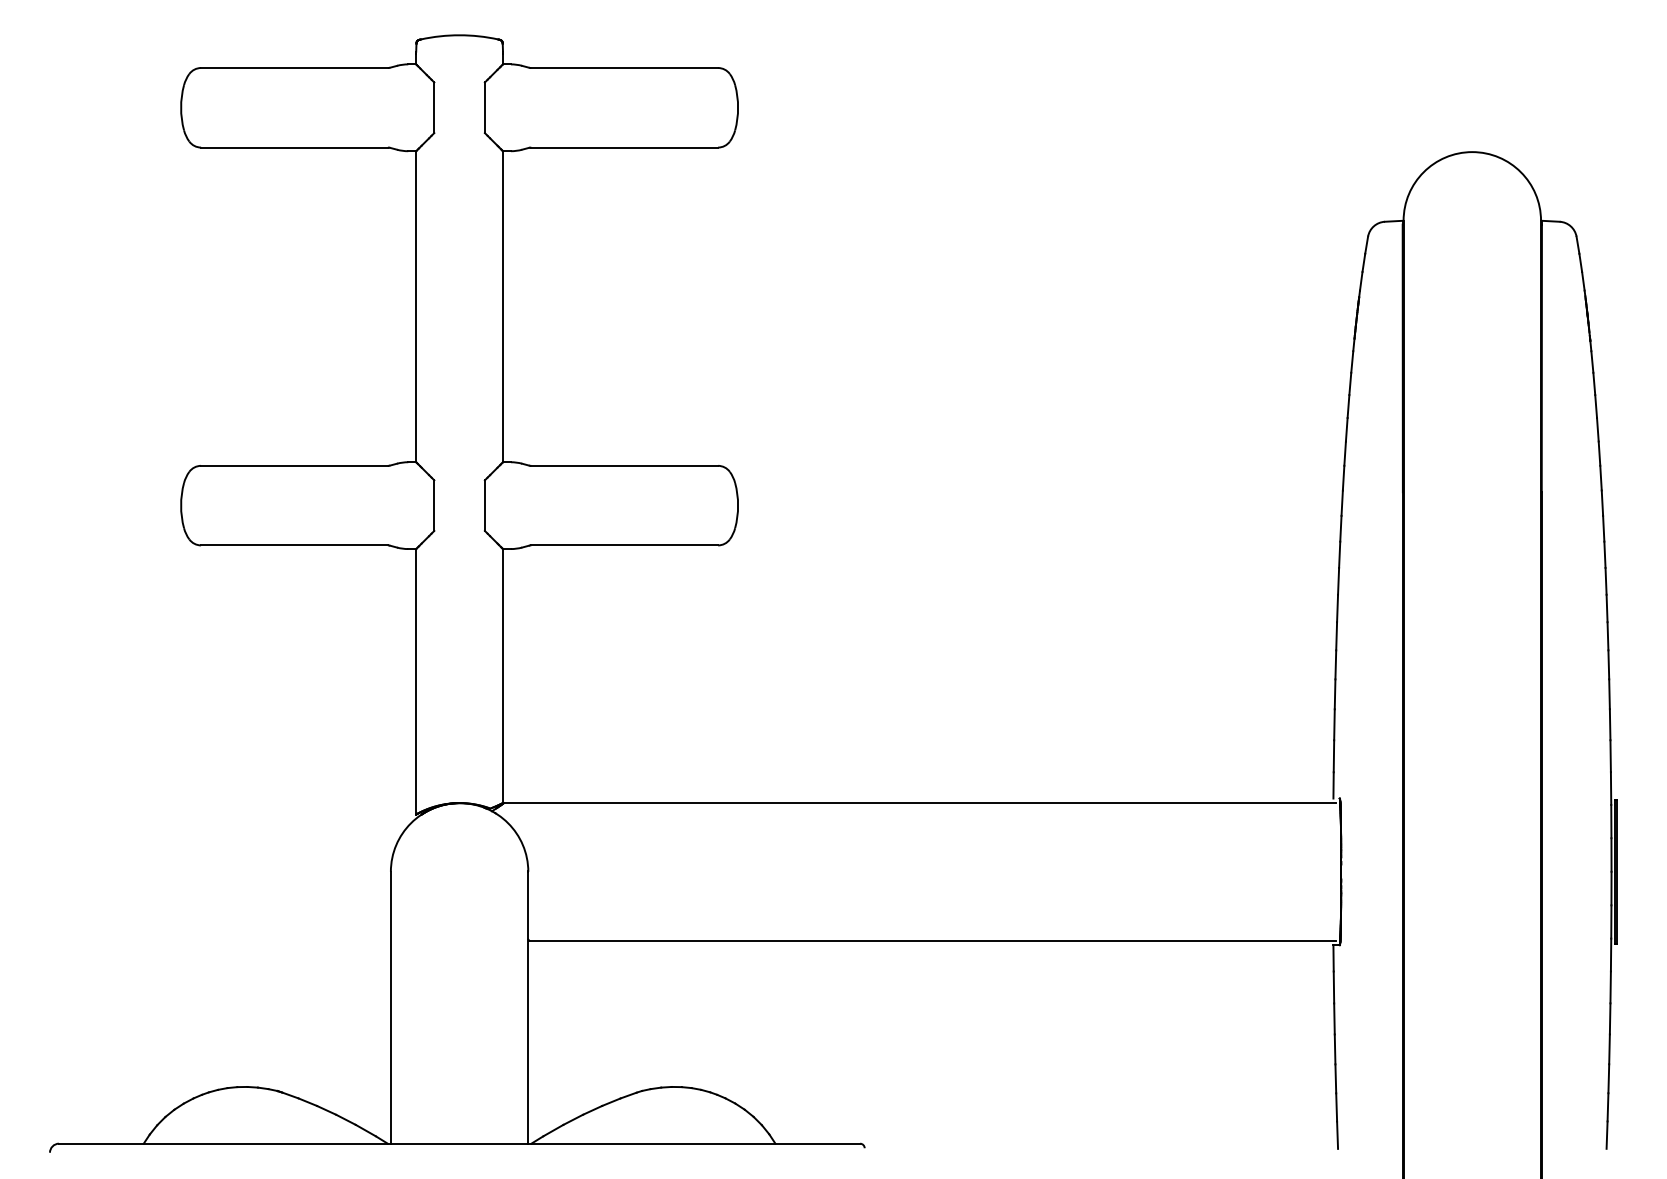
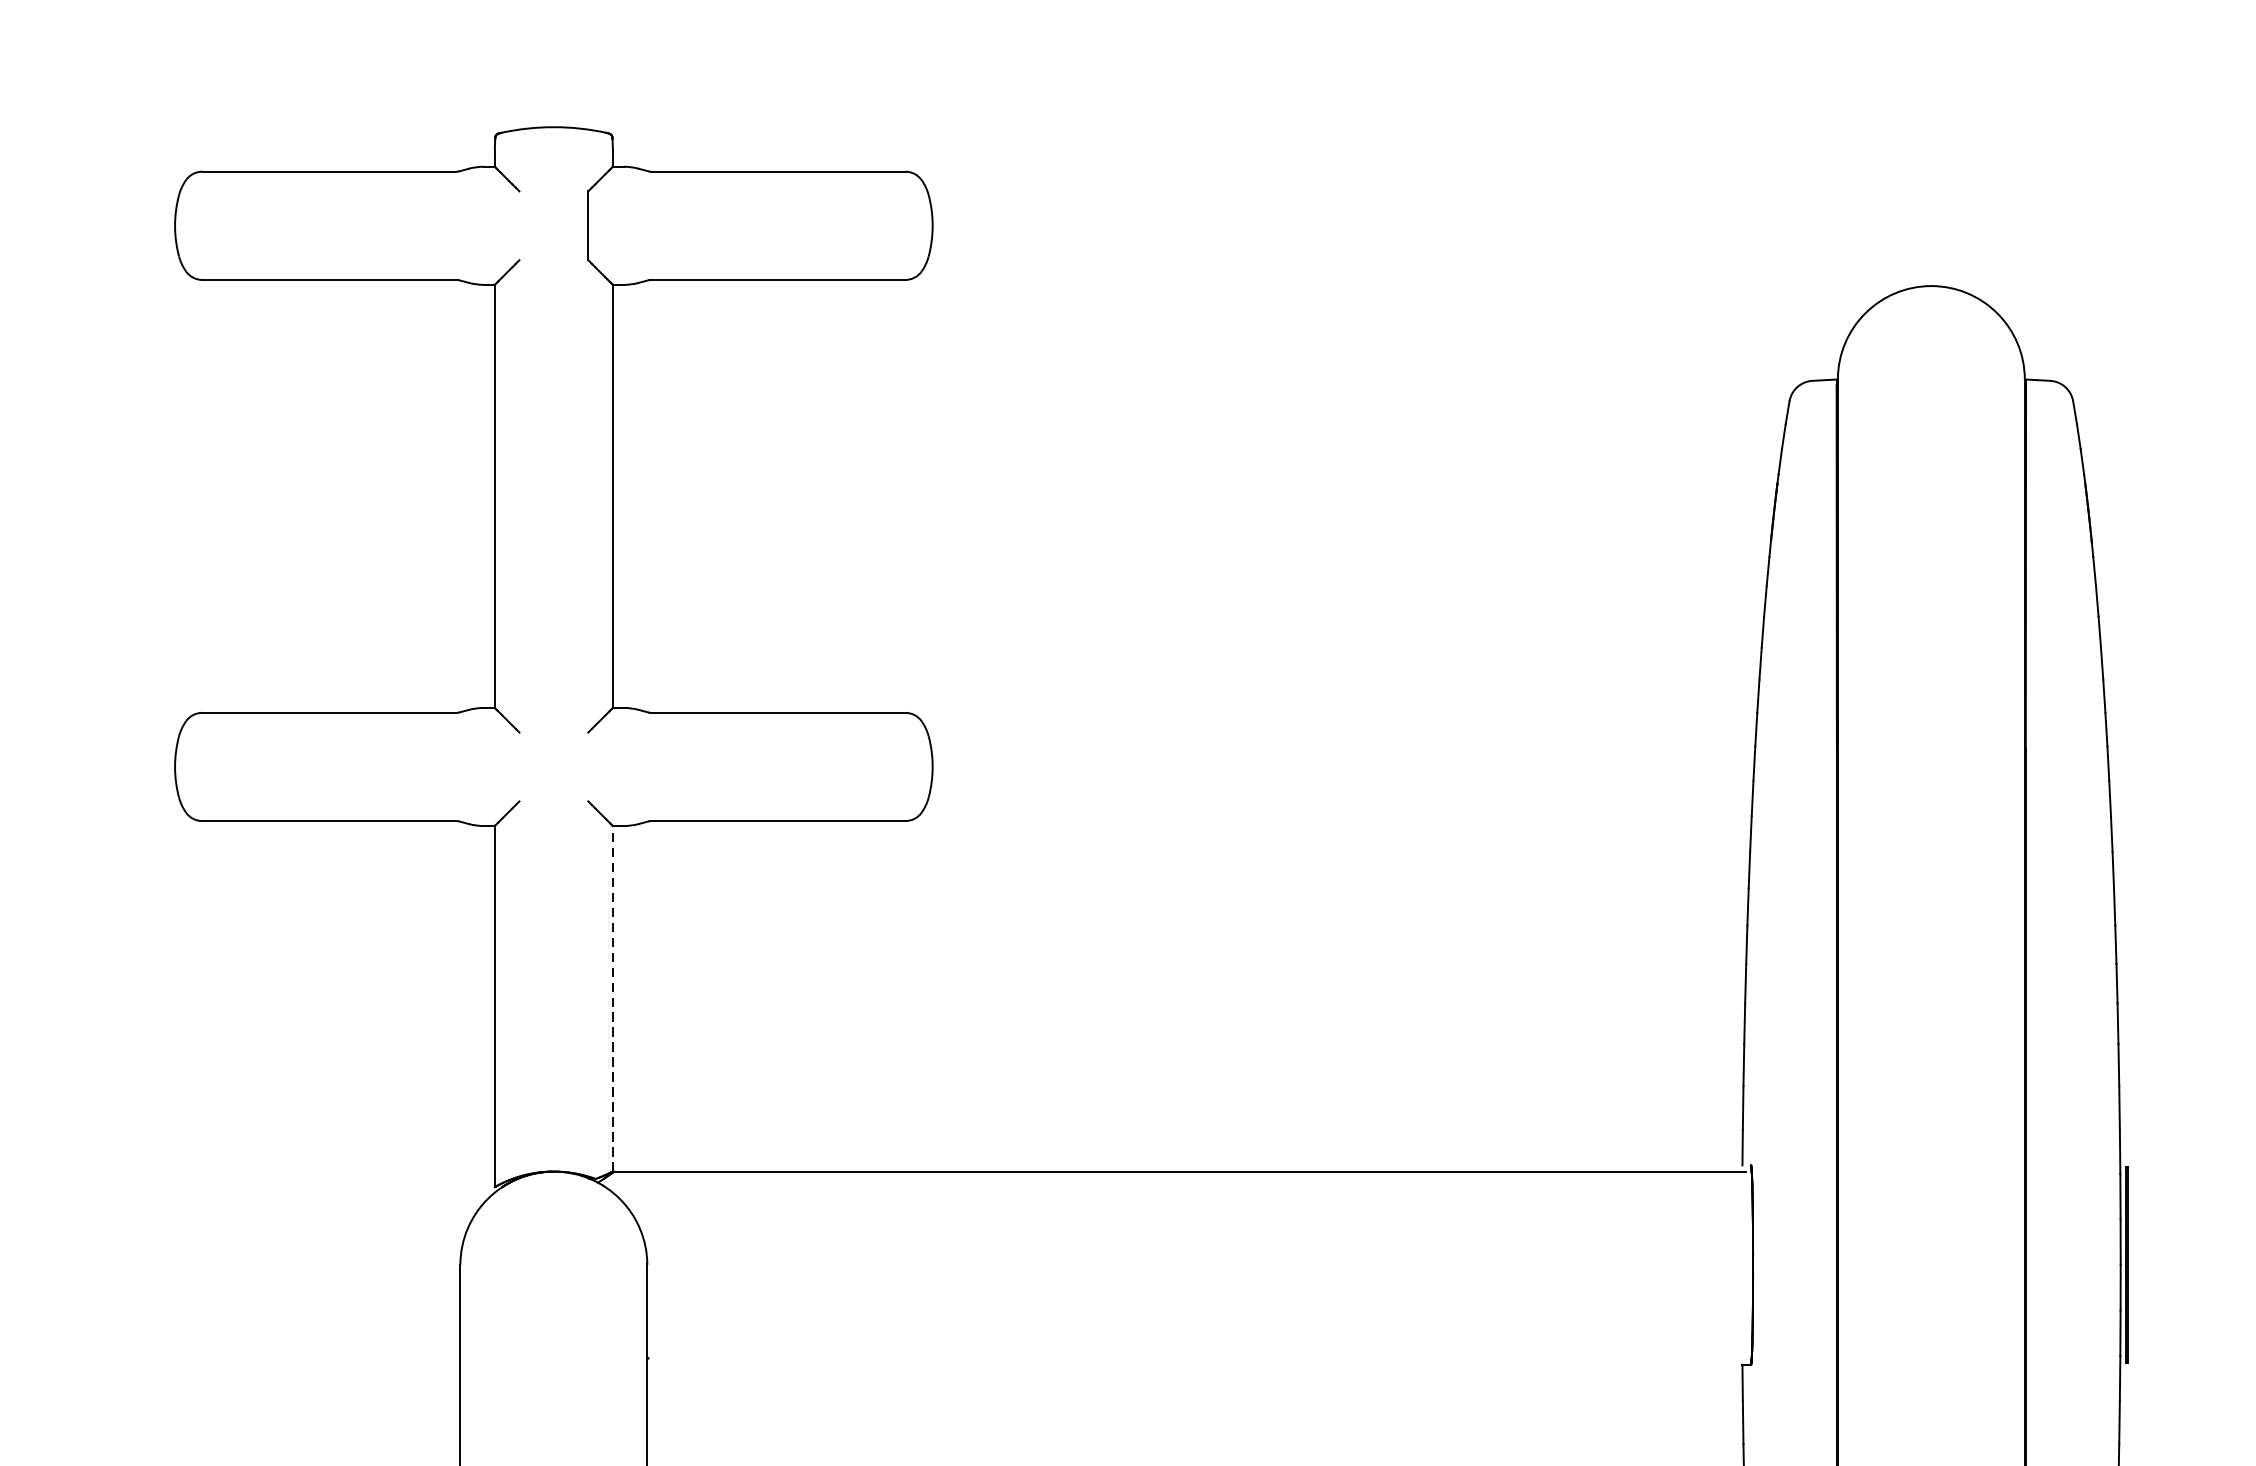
line: (434, 107) -> (519, 225), removed
line: (434, 505) -> (519, 766), removed
line: (484, 505) -> (587, 766), removed
line: (503, 675) -> (613, 998), solid -> dashed
line: (932, 940) -> (1197, 1358), removed

